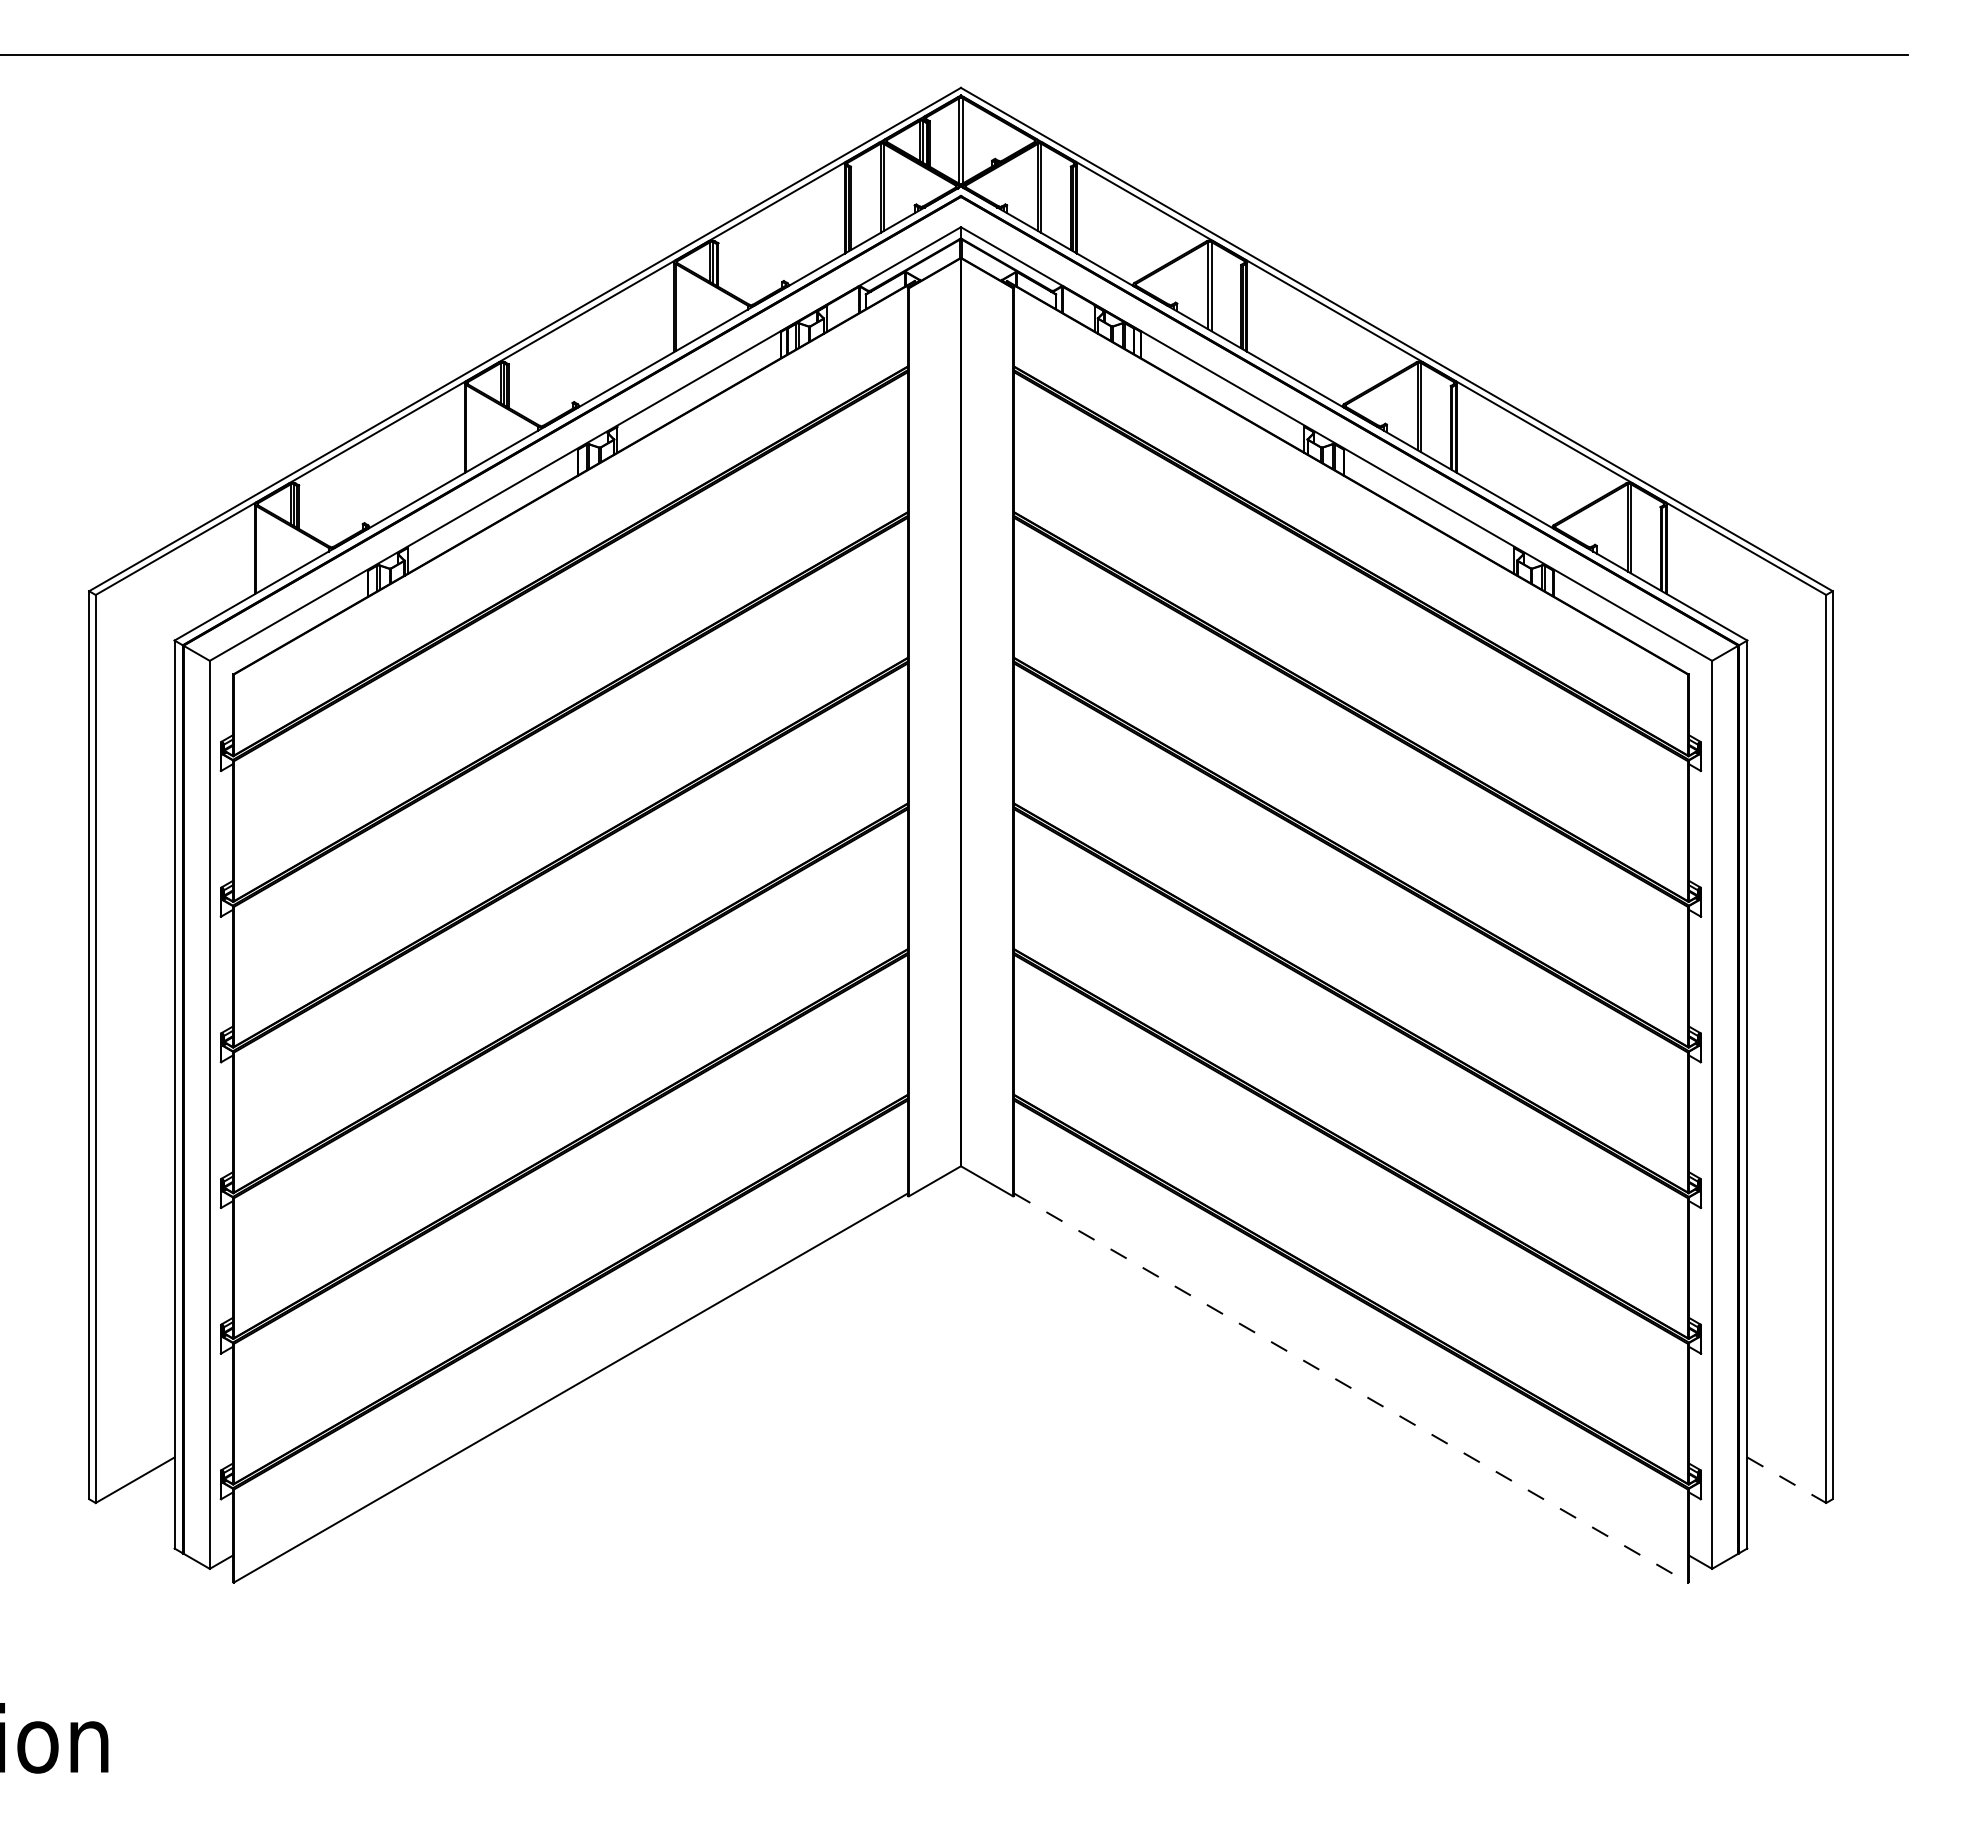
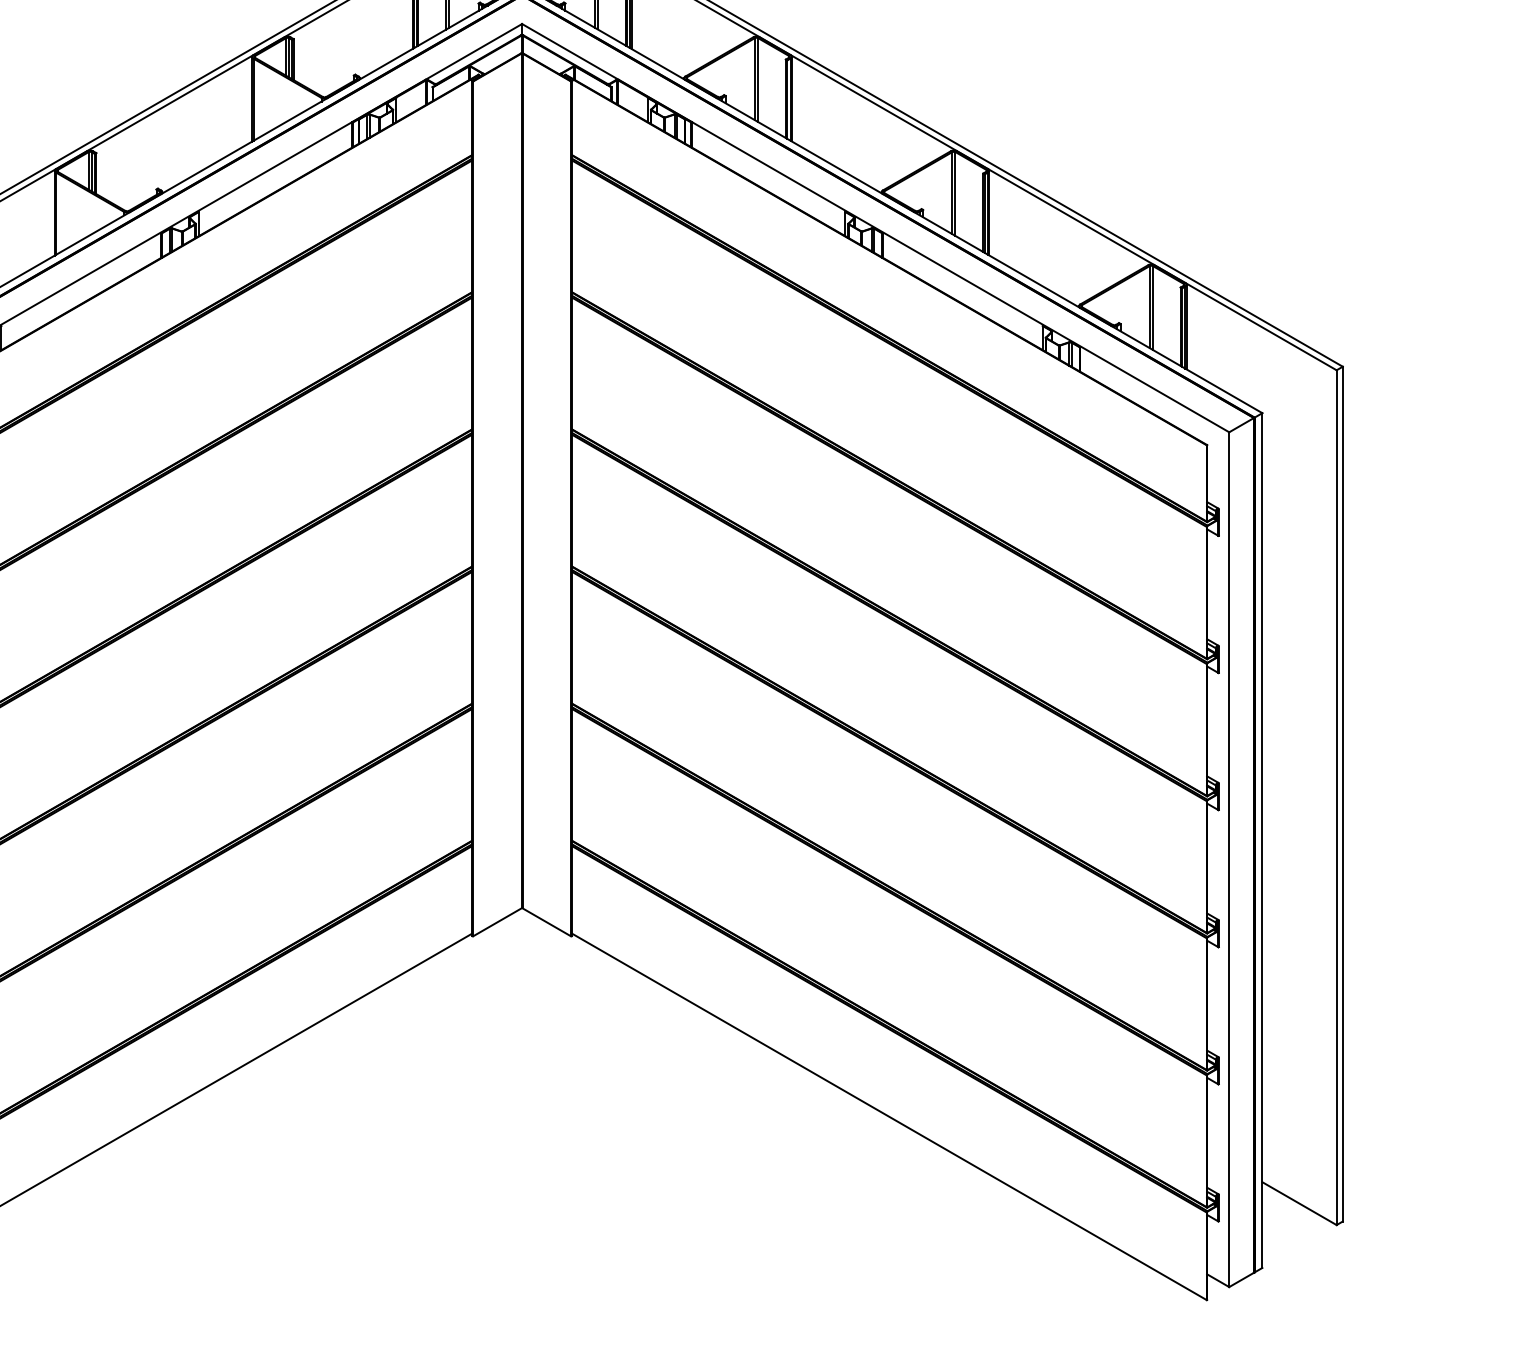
line: (1351, 1388) -> (889, 1117), dashed -> solid
line: (1786, 1480) -> (1299, 1203), dashed -> solid

